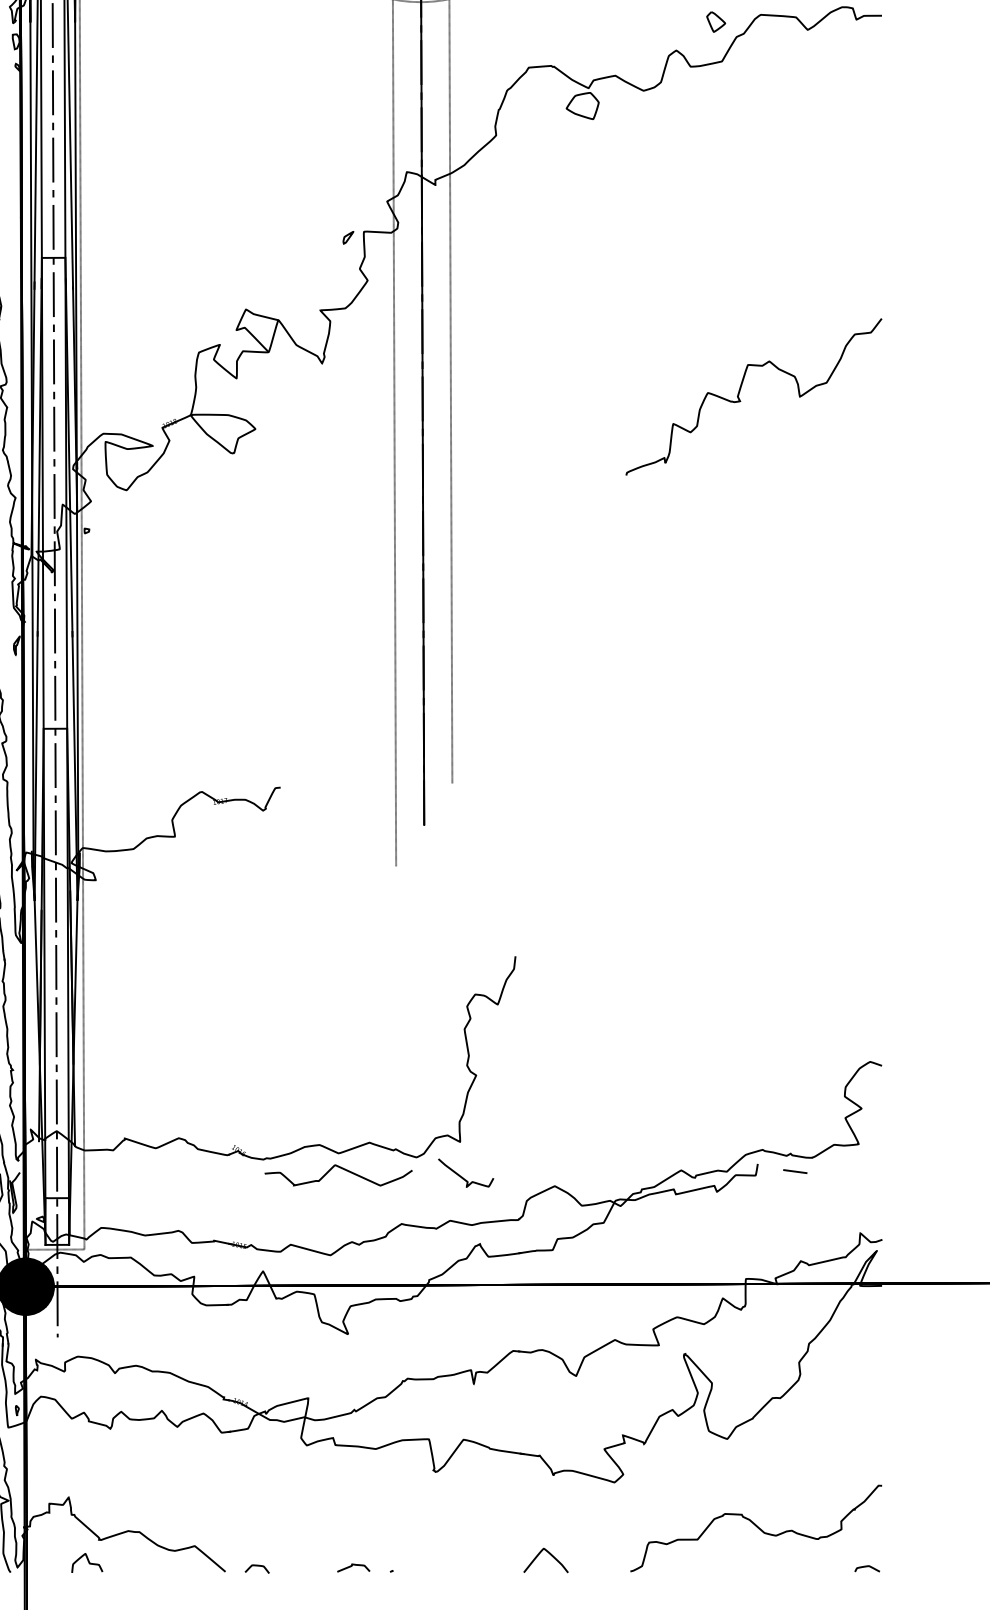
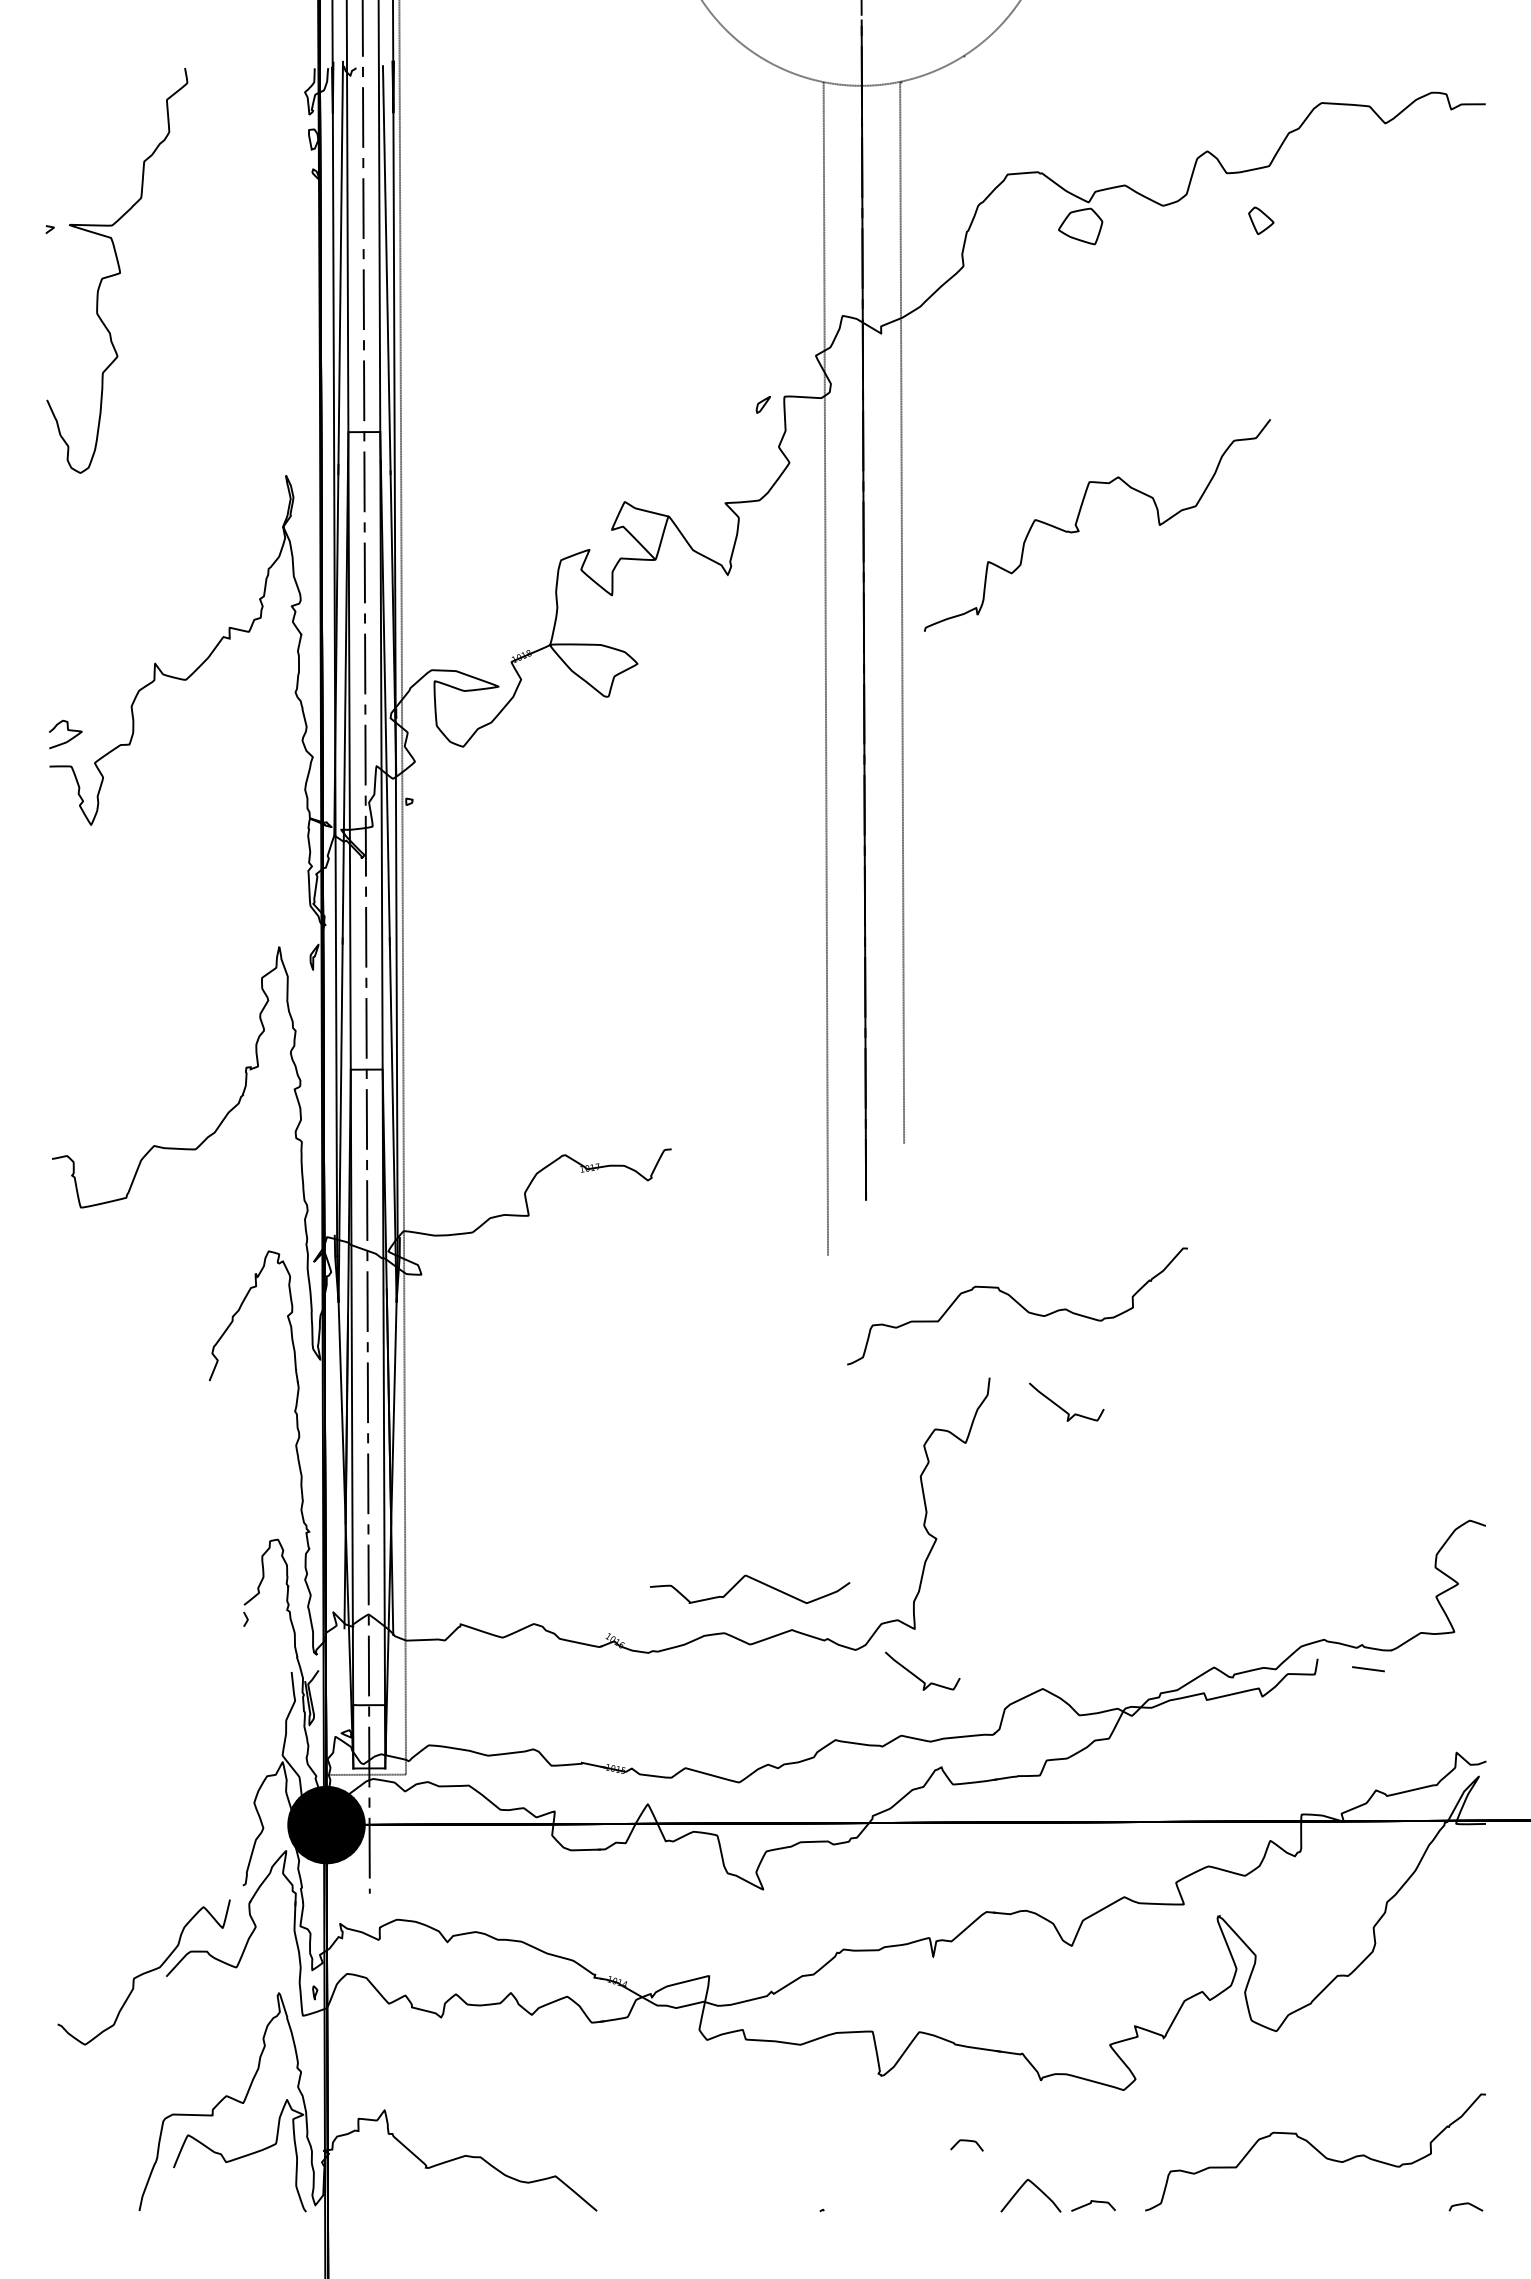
part: (716, 21) -> (1261, 220), moved
curve: (740, 400) -> (1079, 530), moved
curve: (536, 902) -> (1018, 1304), added
curve: (570, 979) -> (1063, 1408), added
curve: (341, 1168) -> (754, 1580), moved
curve: (88, 1562) -> (411, 2198), removed
curve: (256, 1566) -> (966, 2141), moved
curve: (352, 1566) -> (1091, 2203), moved

